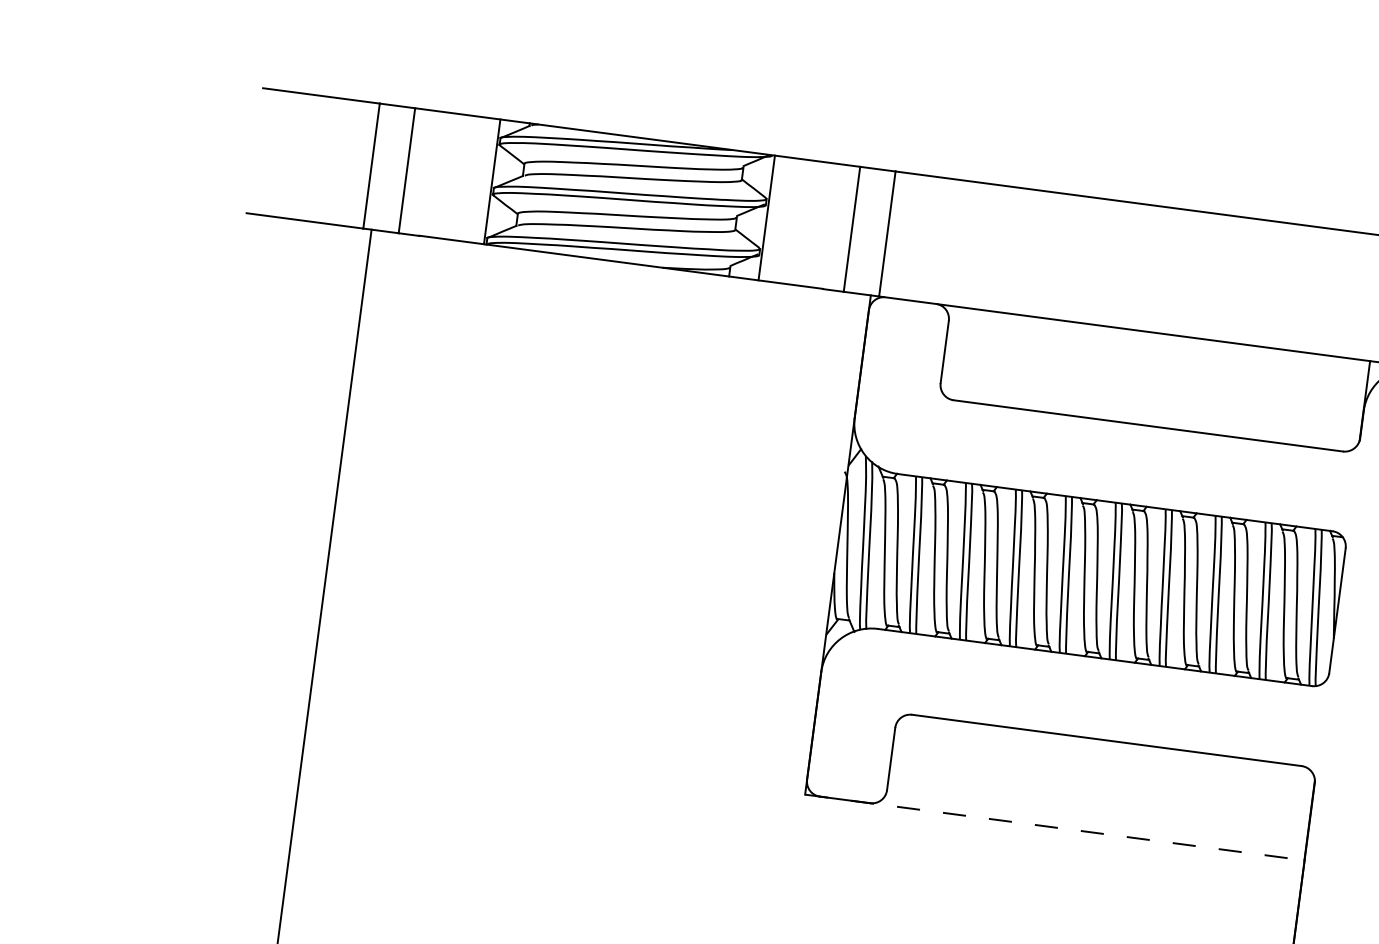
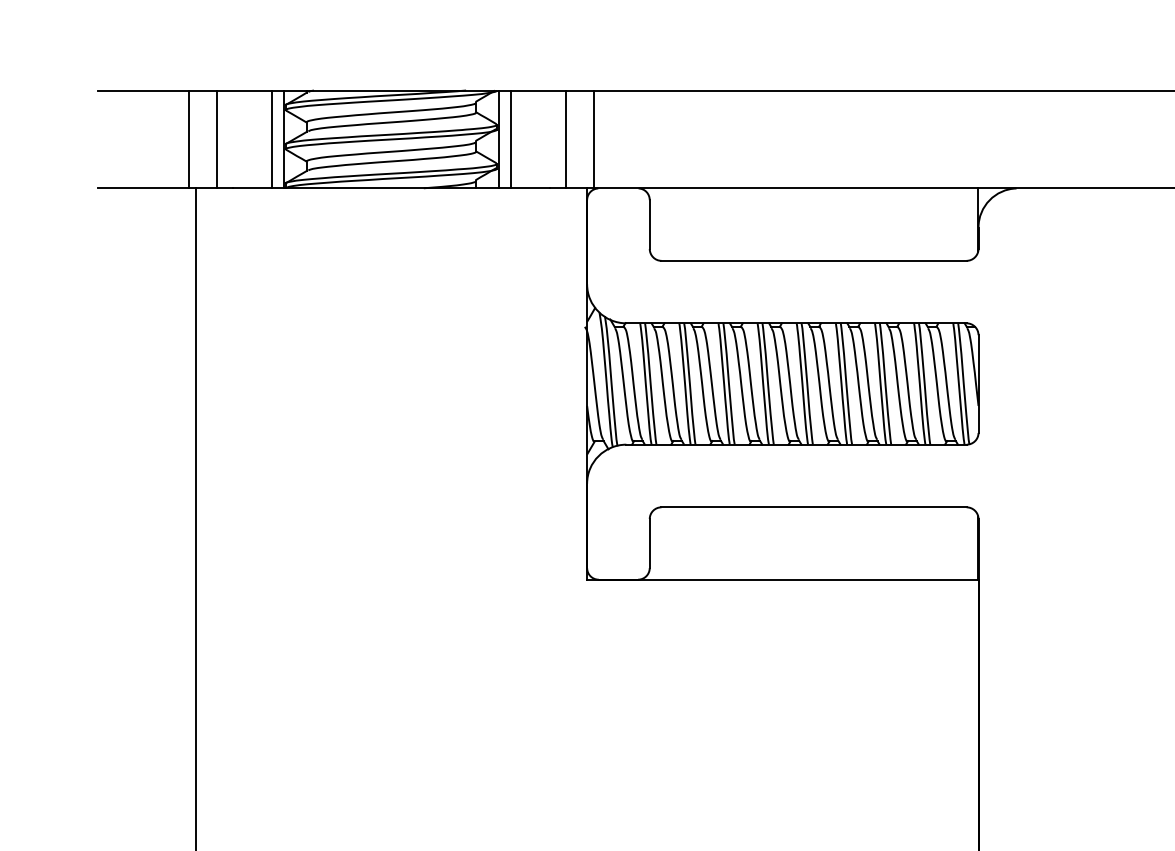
line: (477, 180) -> (272, 139), added
line: (781, 220) -> (510, 139), added
line: (1054, 827) -> (782, 579), dashed -> solid

